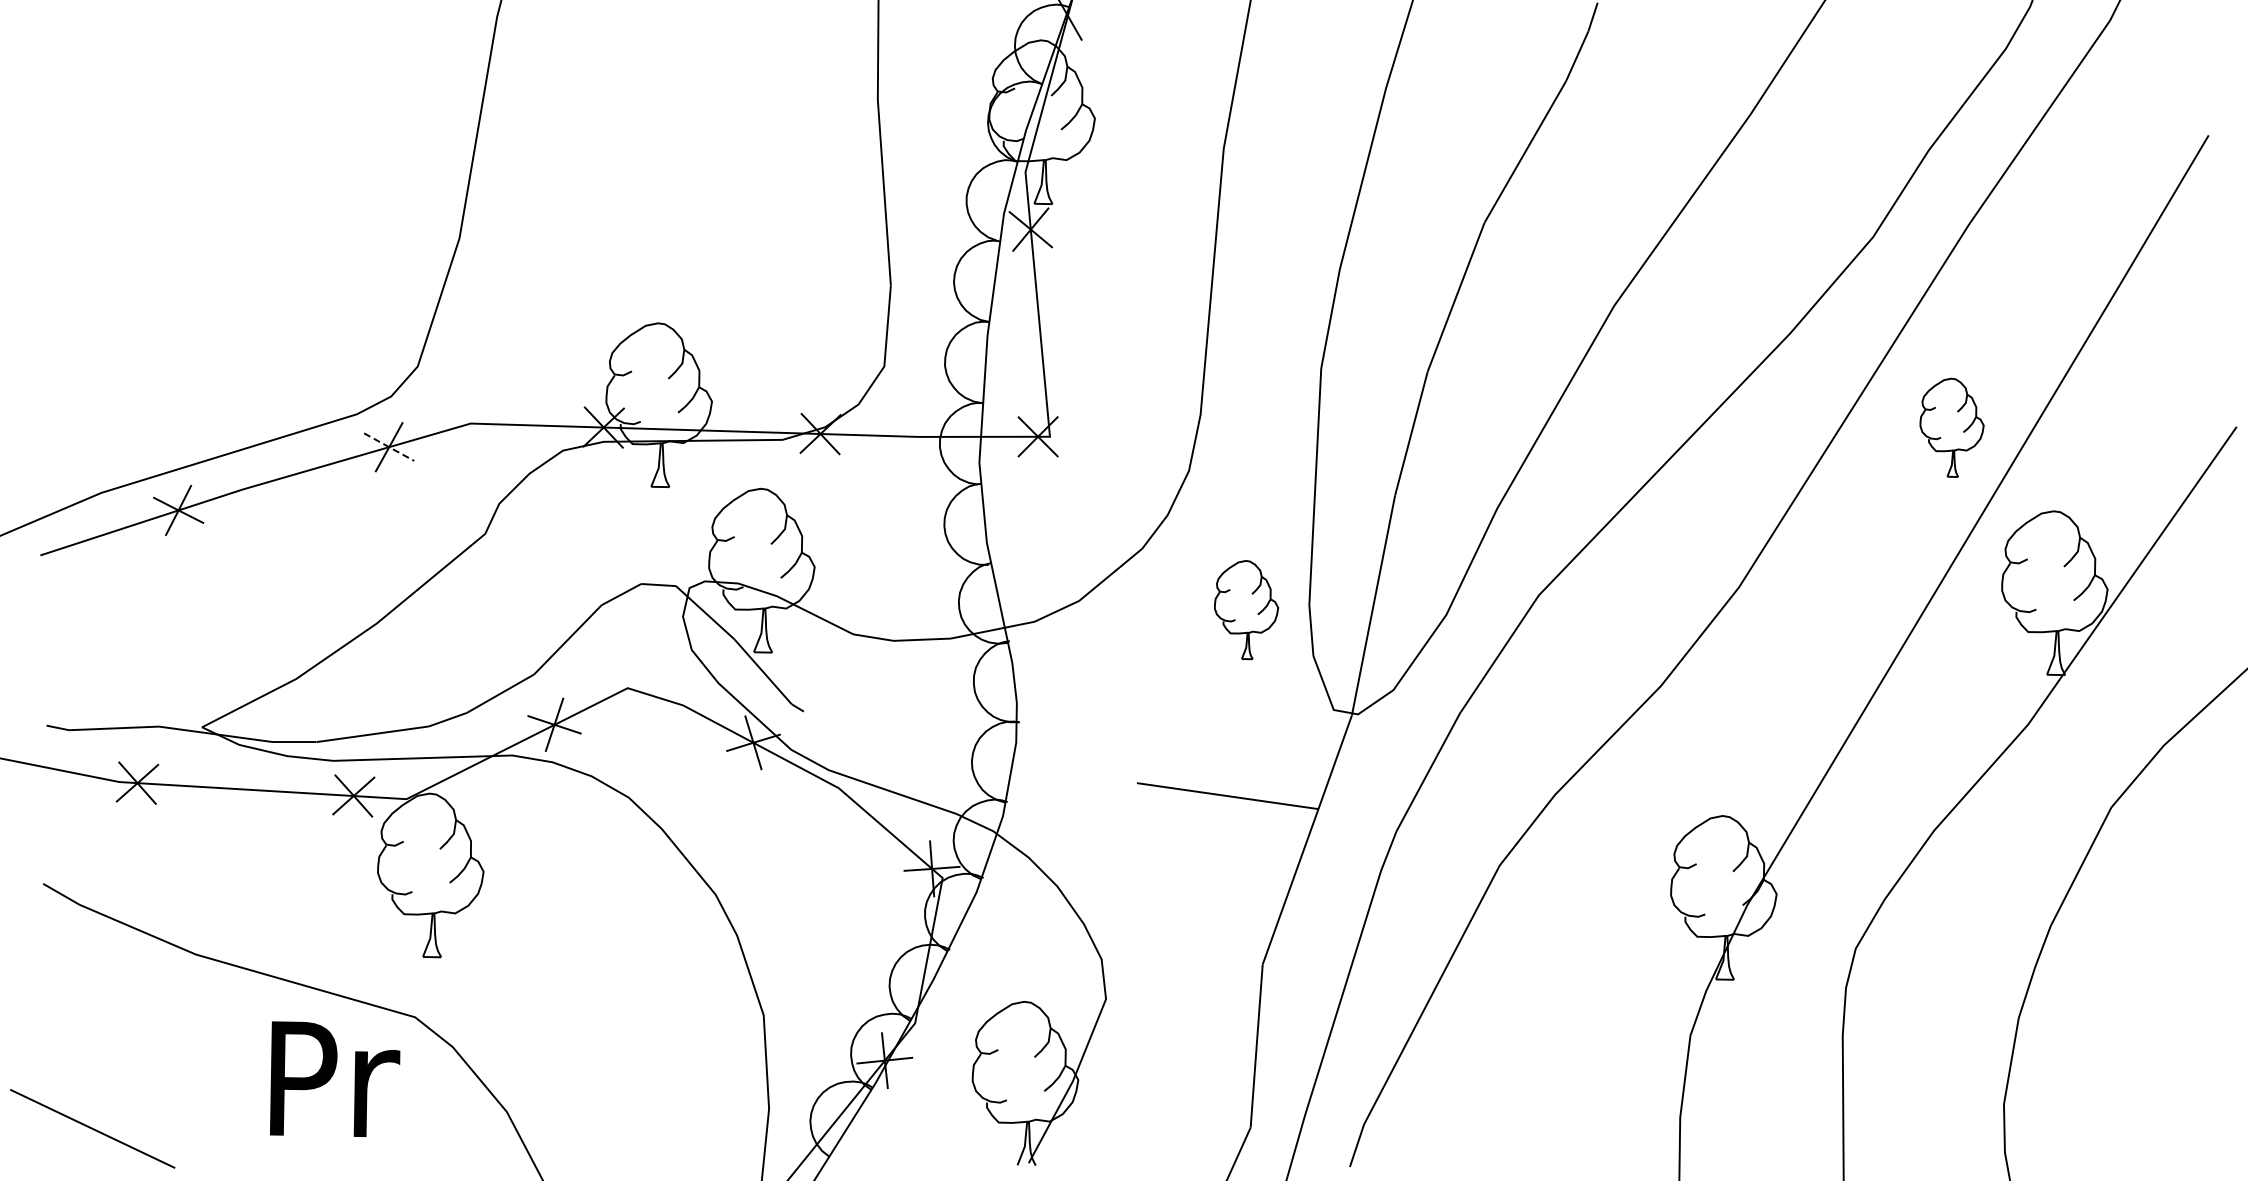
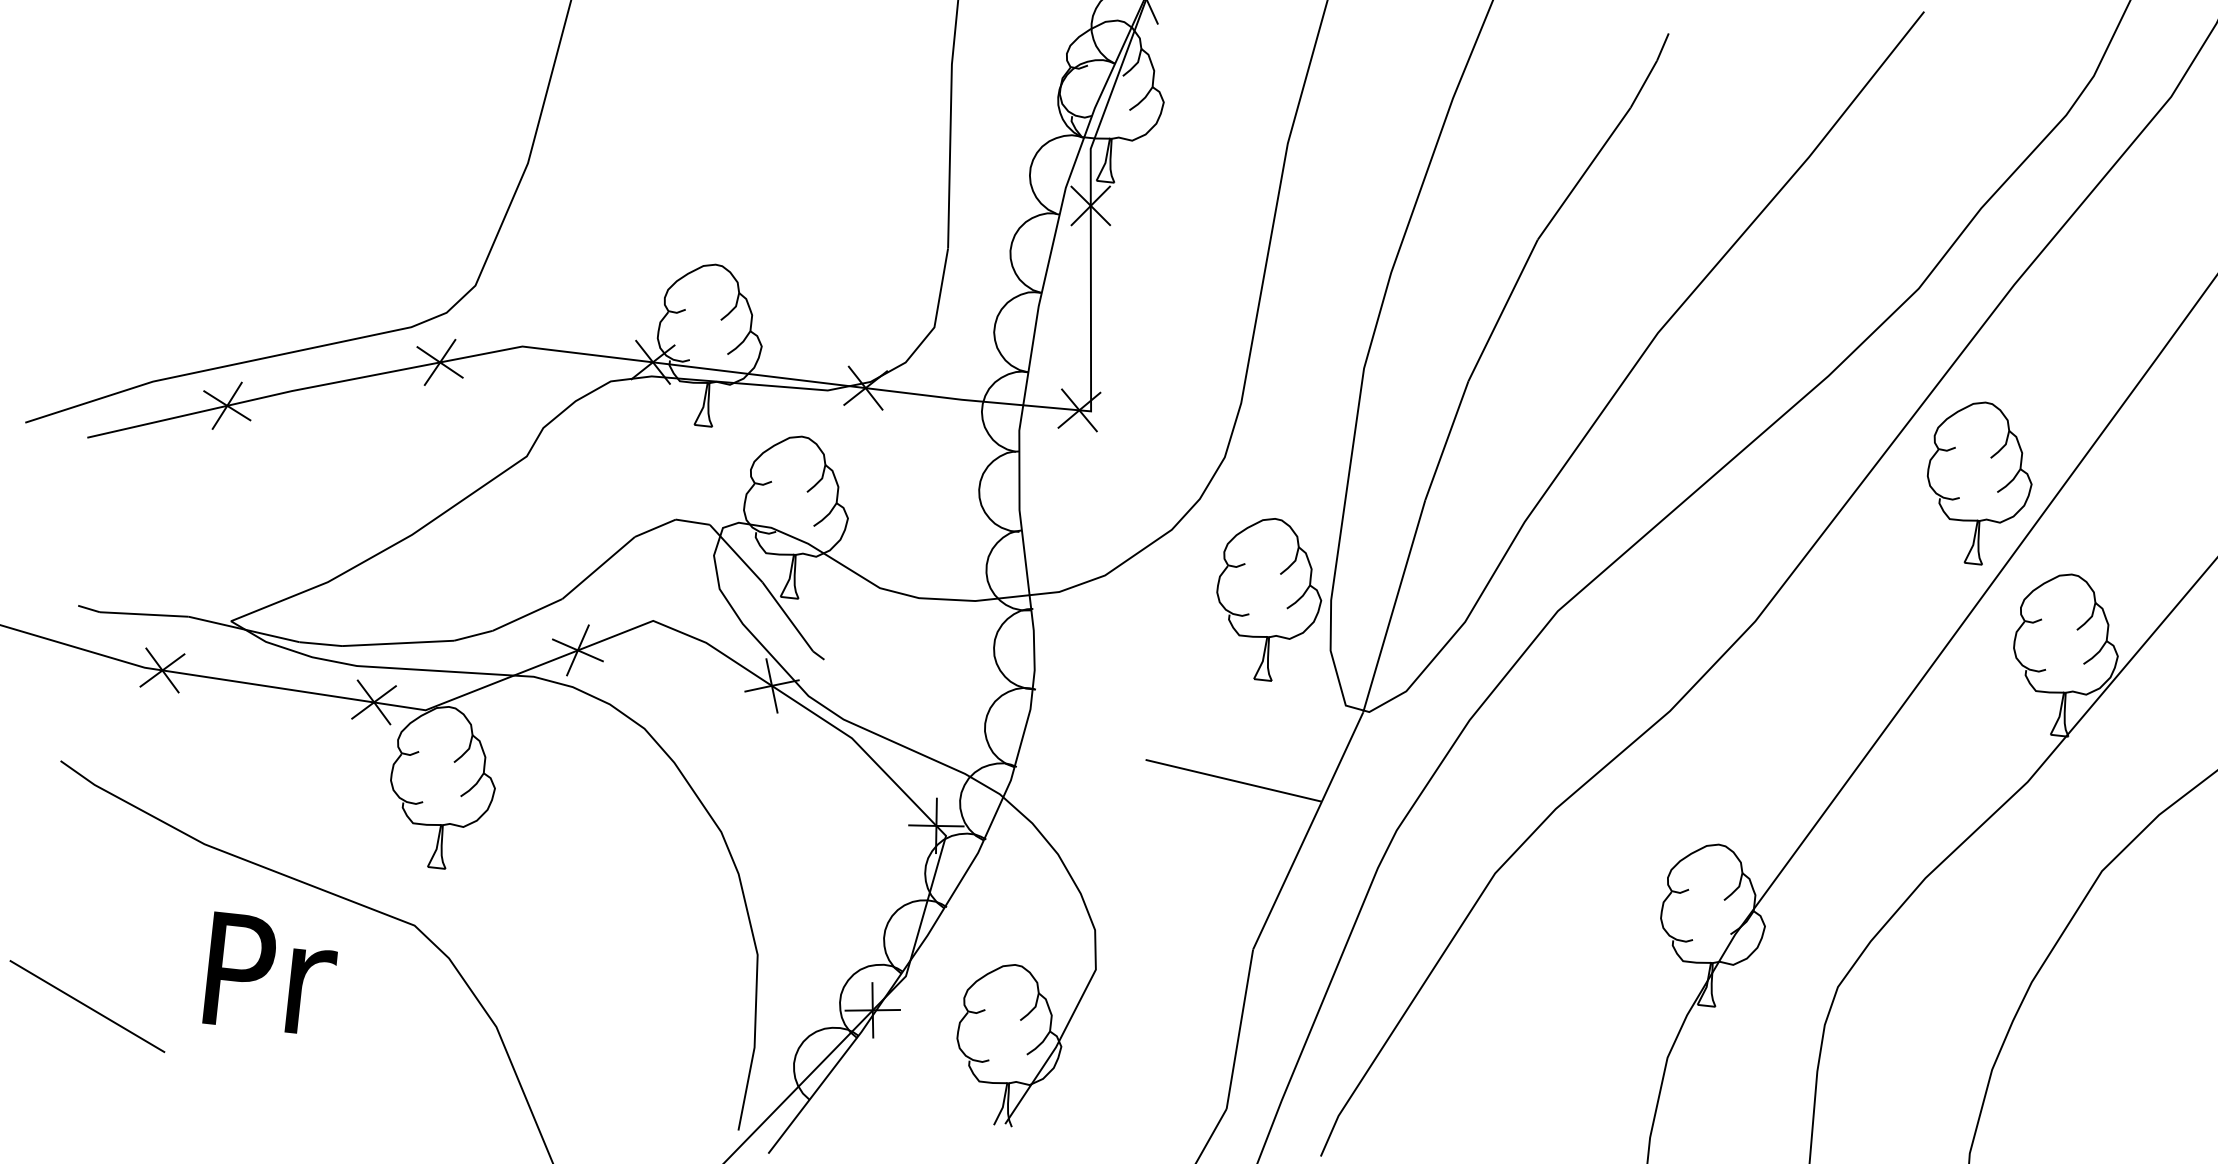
part: (1951, 427) -> (1978, 482), size x1.67
line: (389, 447) -> (440, 362), dashed -> solid
part: (1246, 609) -> (1268, 598), size x1.67
text: (335, 1078) -> (271, 973), moved

